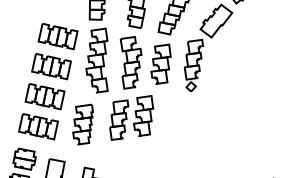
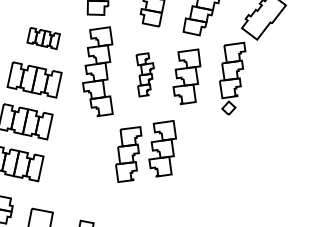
part: (57, 36) -> (42, 38), size x0.6
part: (130, 62) -> (144, 74), size x0.6
part: (82, 124) -> (77, 160), removed

